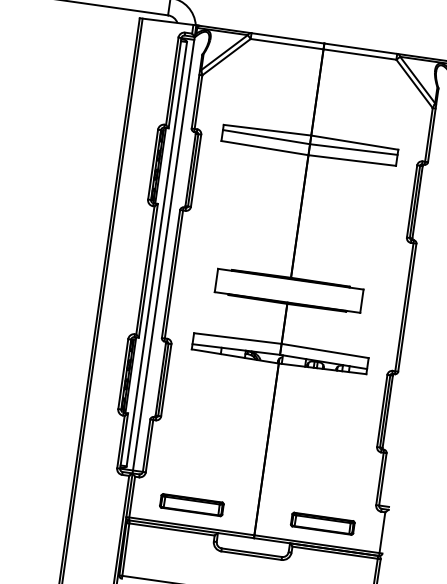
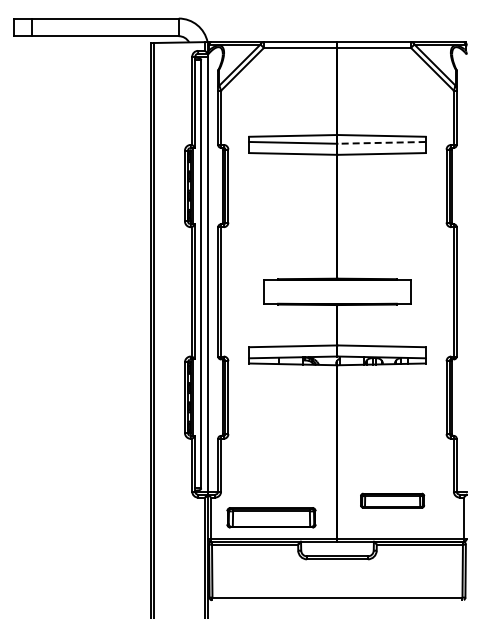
line: (353, 149) -> (381, 142), solid -> dashed
part: (191, 504) -> (270, 517), size x1.4
part: (322, 523) -> (392, 500), moved

